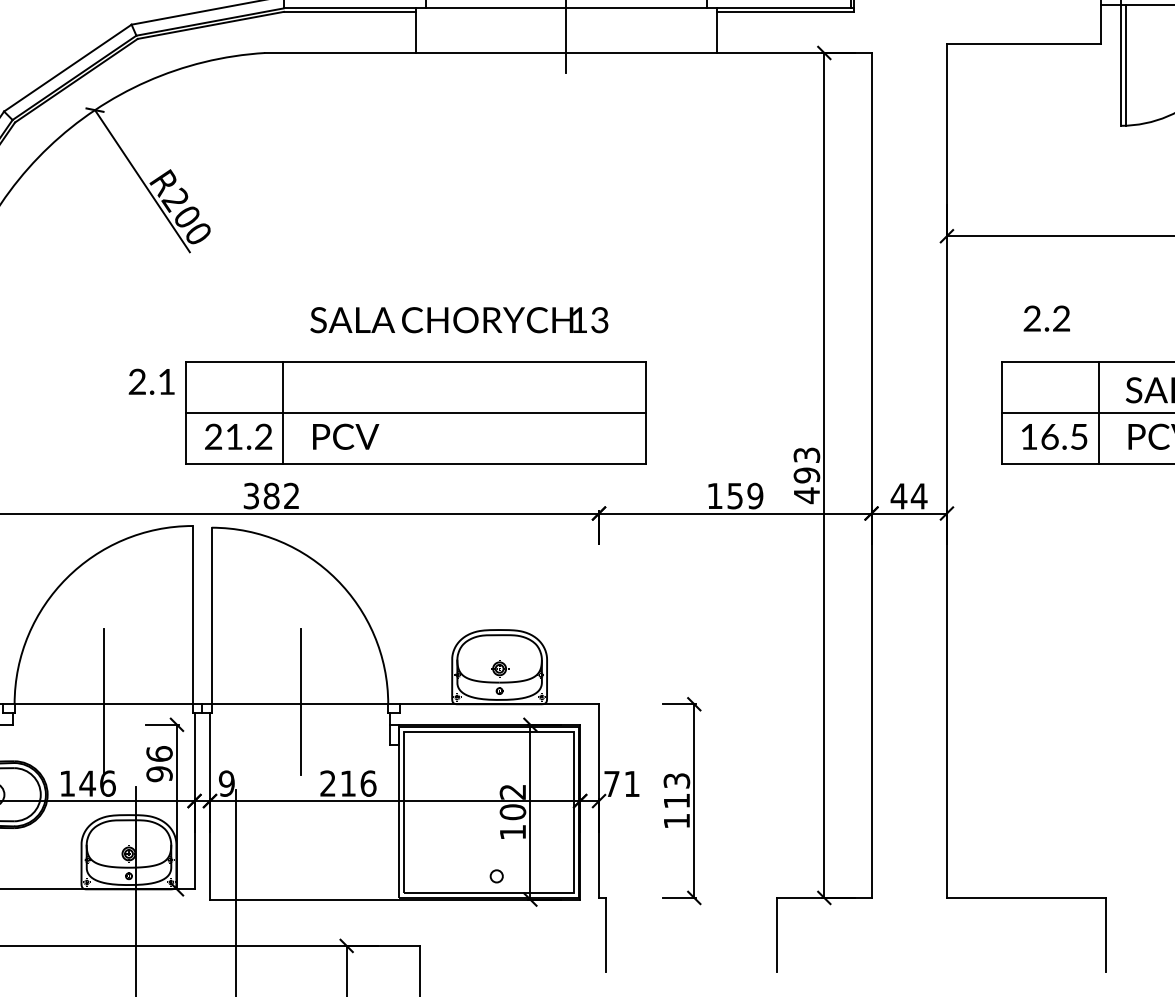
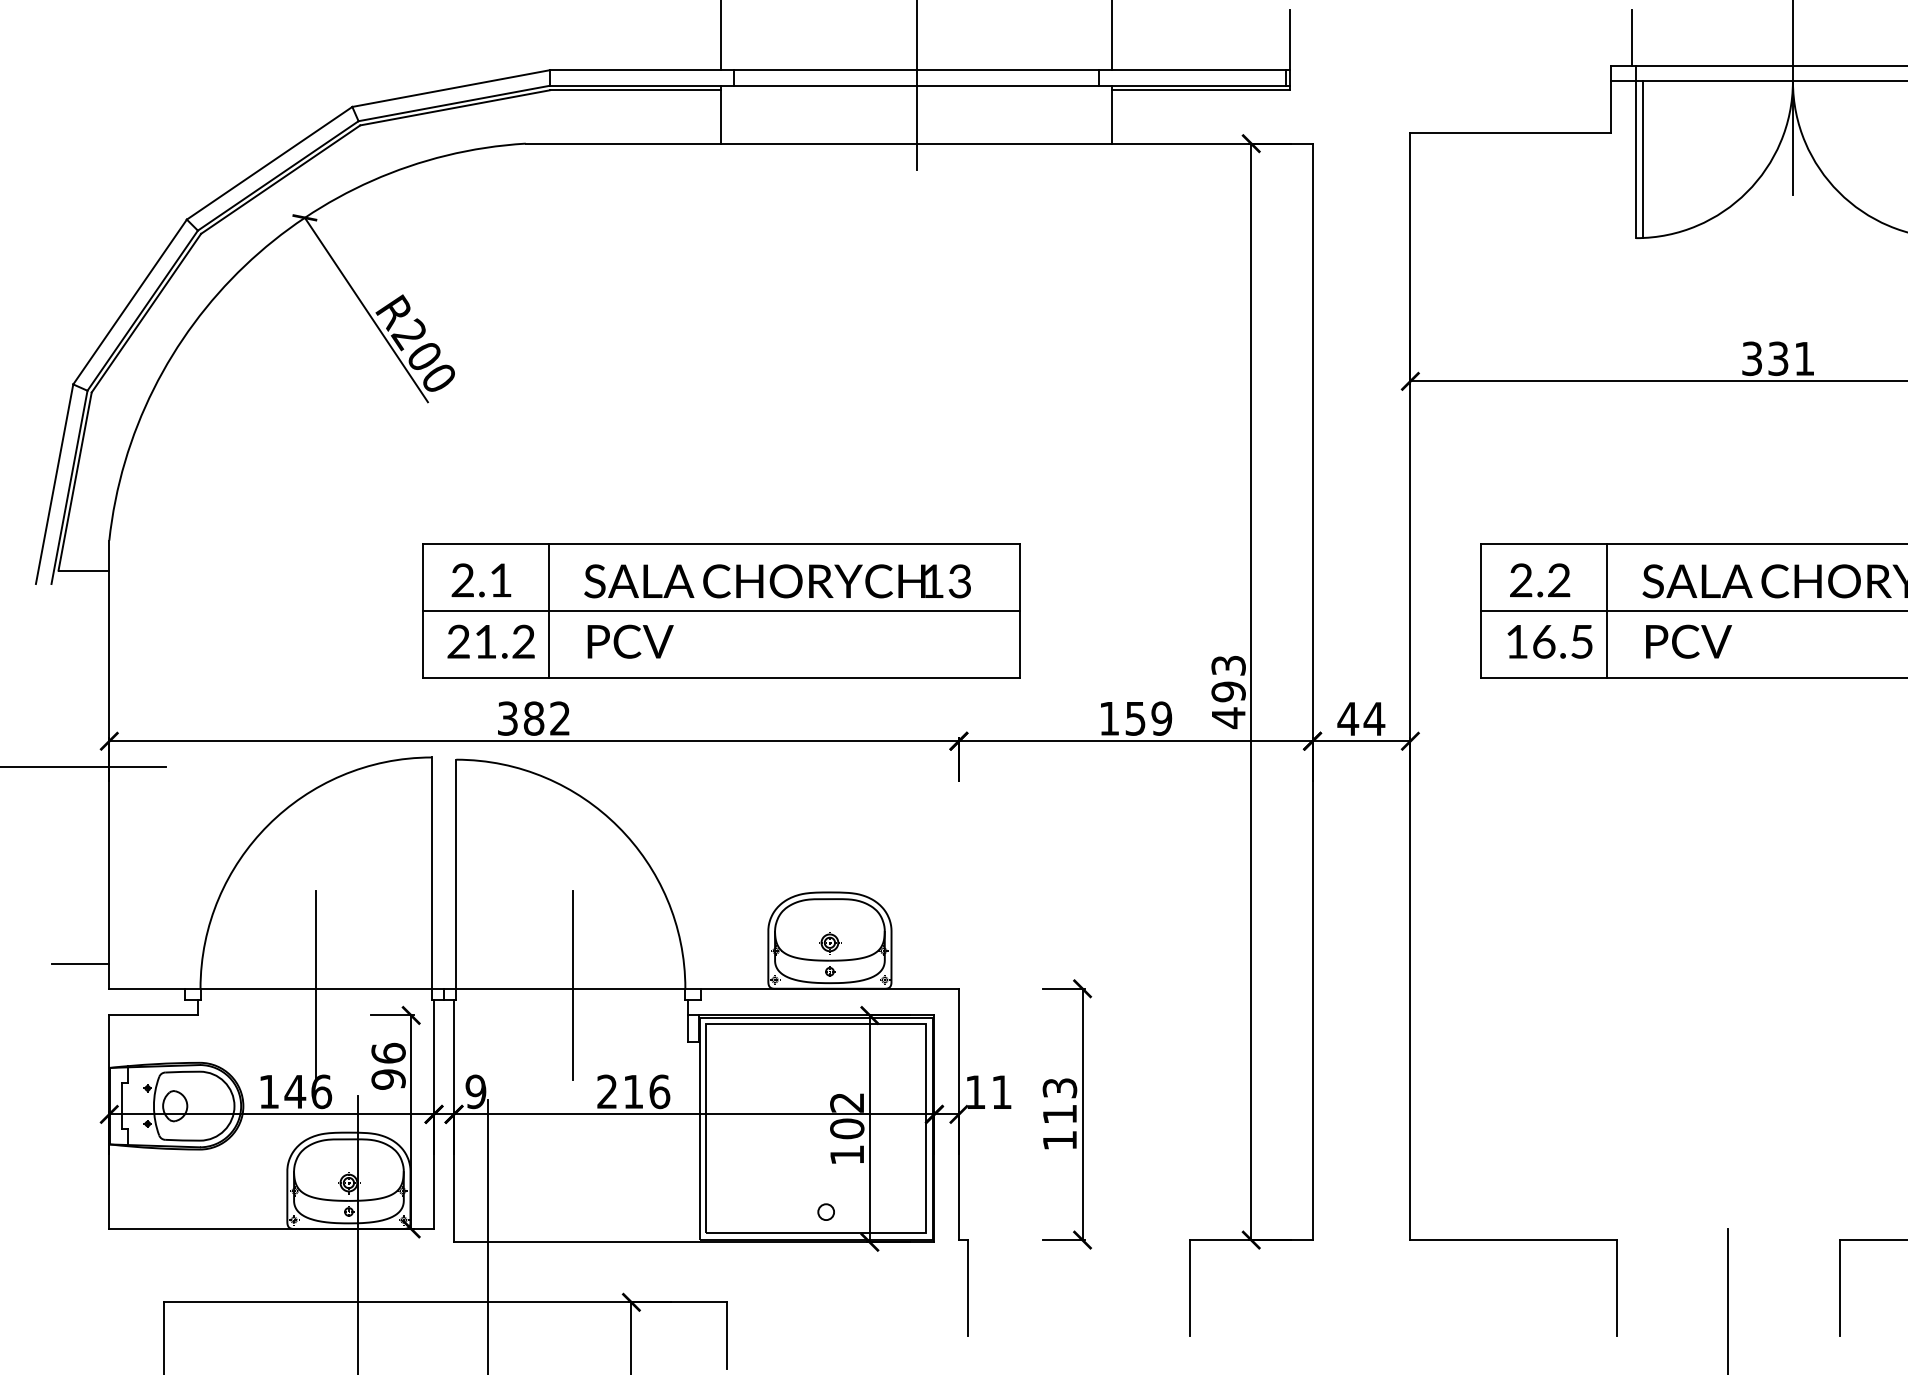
text: (1047, 318) -> (1540, 580), moved
text: (459, 320) -> (777, 581), moved
text: (151, 381) -> (481, 580), moved
text: (611, 783) -> (975, 1091), 71 -> 11

